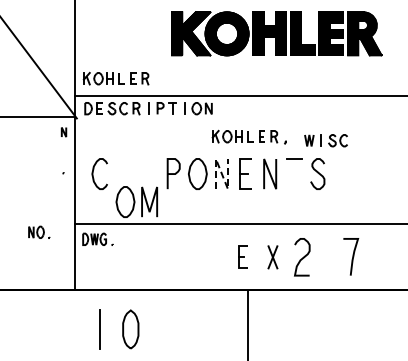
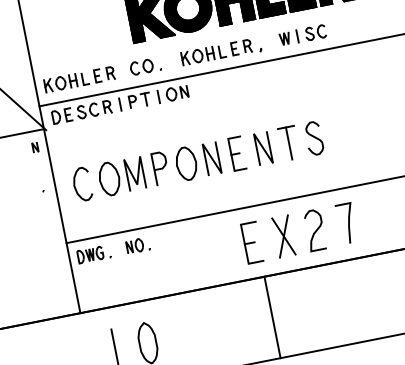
part: (177, 78) -> (144, 66), added
part: (248, 136) -> (220, 51), moved
part: (325, 140) -> (302, 35), moved
line: (222, 174) -> (212, 159), dashed -> solid
line: (294, 174) -> (289, 143), added
part: (136, 201) -> (121, 176), moved
part: (39, 231) -> (138, 244), moved
curve: (352, 256) -> (348, 222), moved
part: (242, 257) -> (251, 243), size x1.67
part: (272, 257) -> (283, 236), size x1.67

